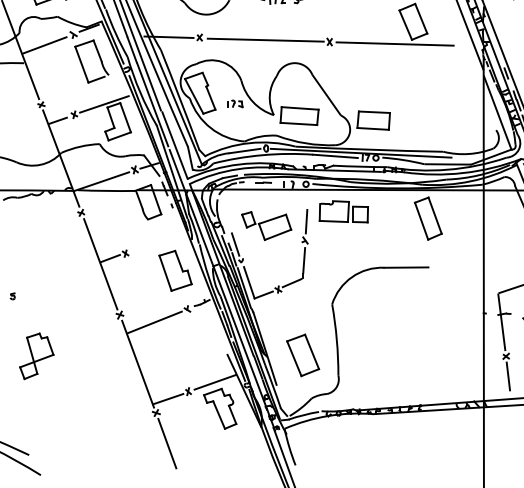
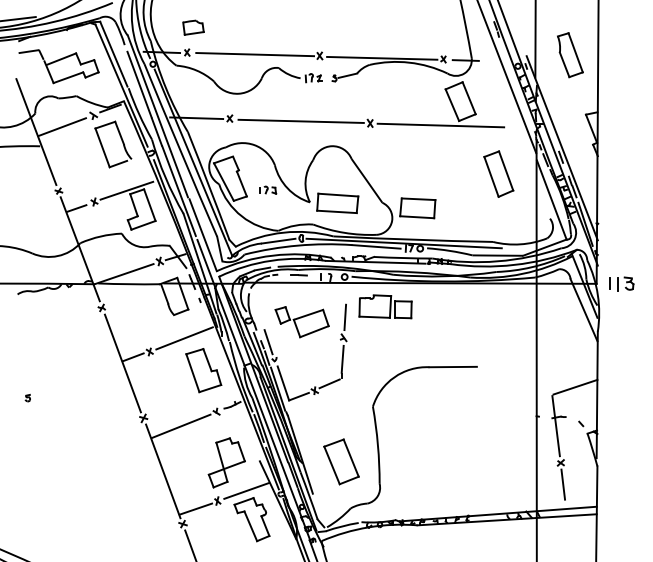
part: (428, 218) -> (498, 173), moved
line: (157, 241) -> (184, 338), added
part: (36, 355) -> (226, 462), moved

